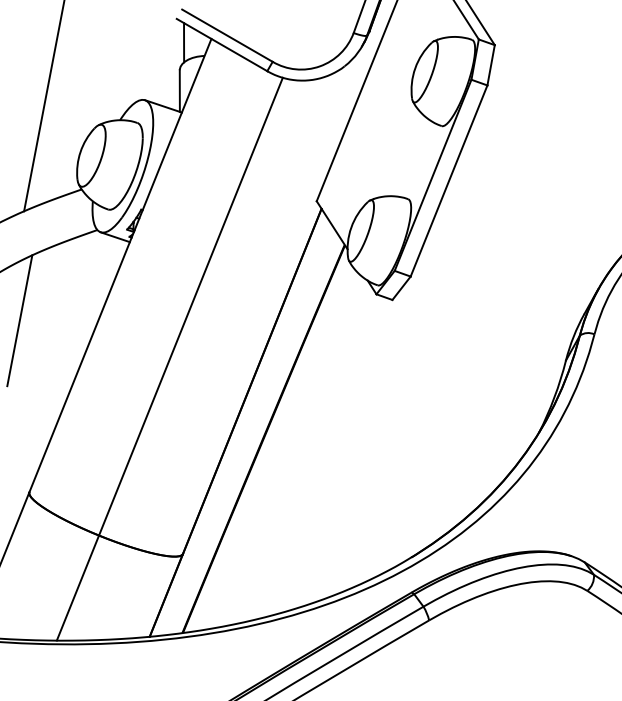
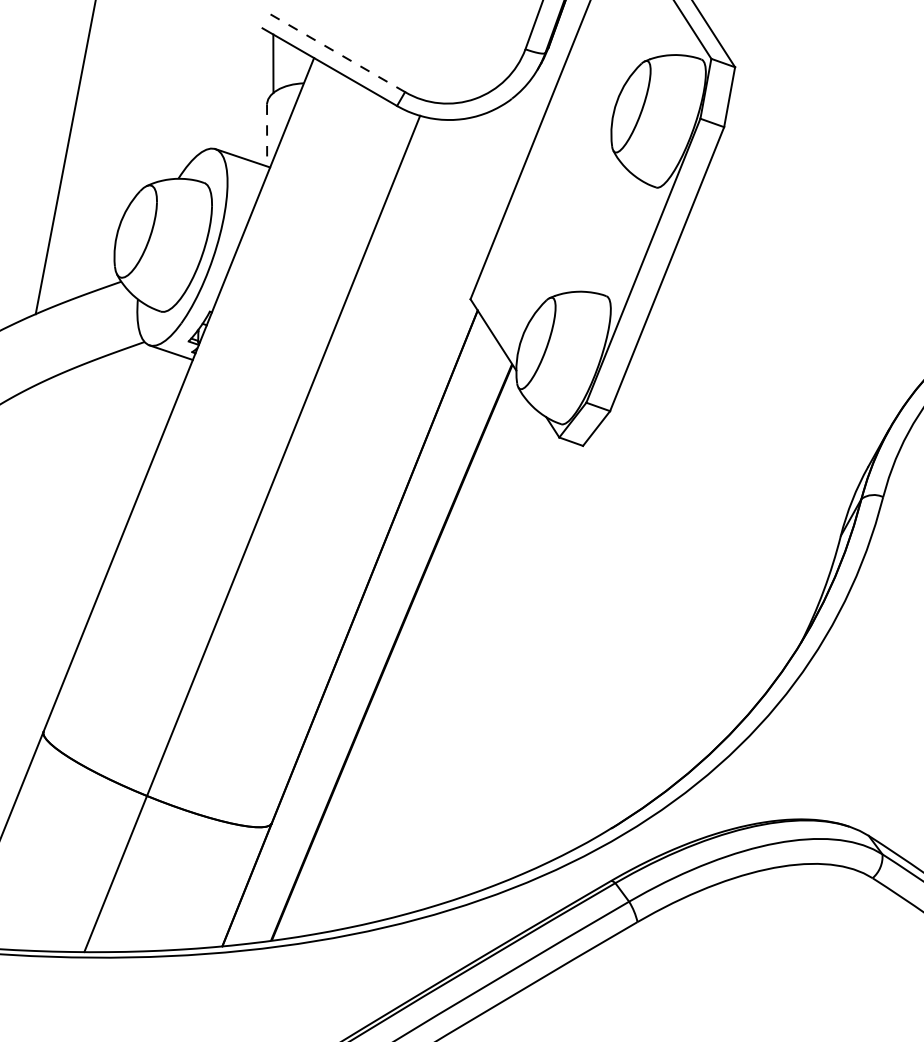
line: (227, 35) -> (337, 52), solid -> dashed
line: (179, 91) -> (266, 136), solid -> dashed
line: (19, 320) -> (28, 476), removed

